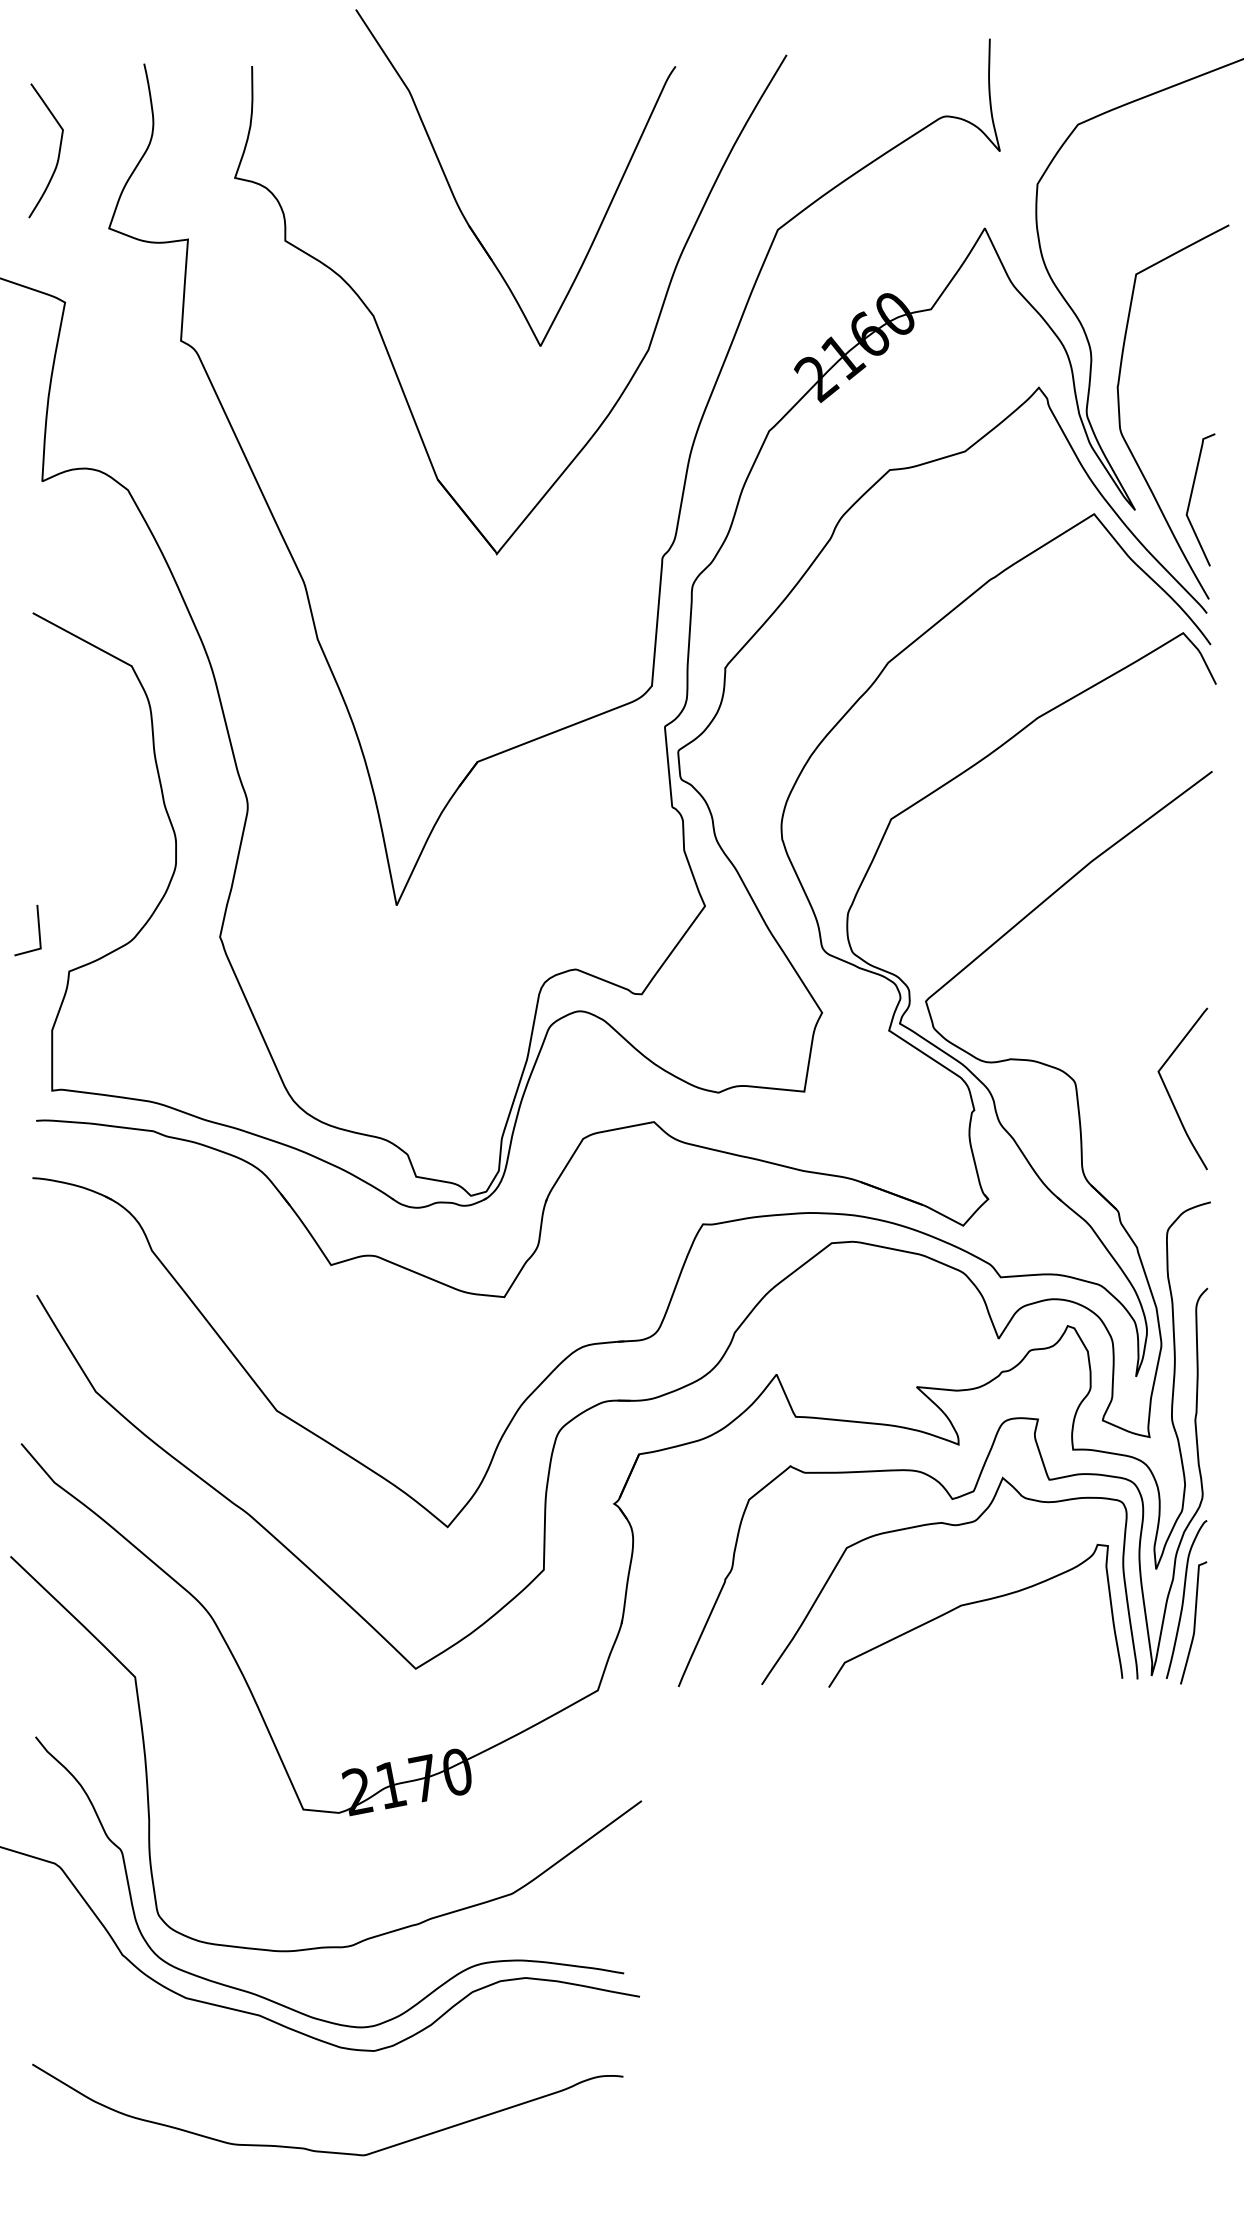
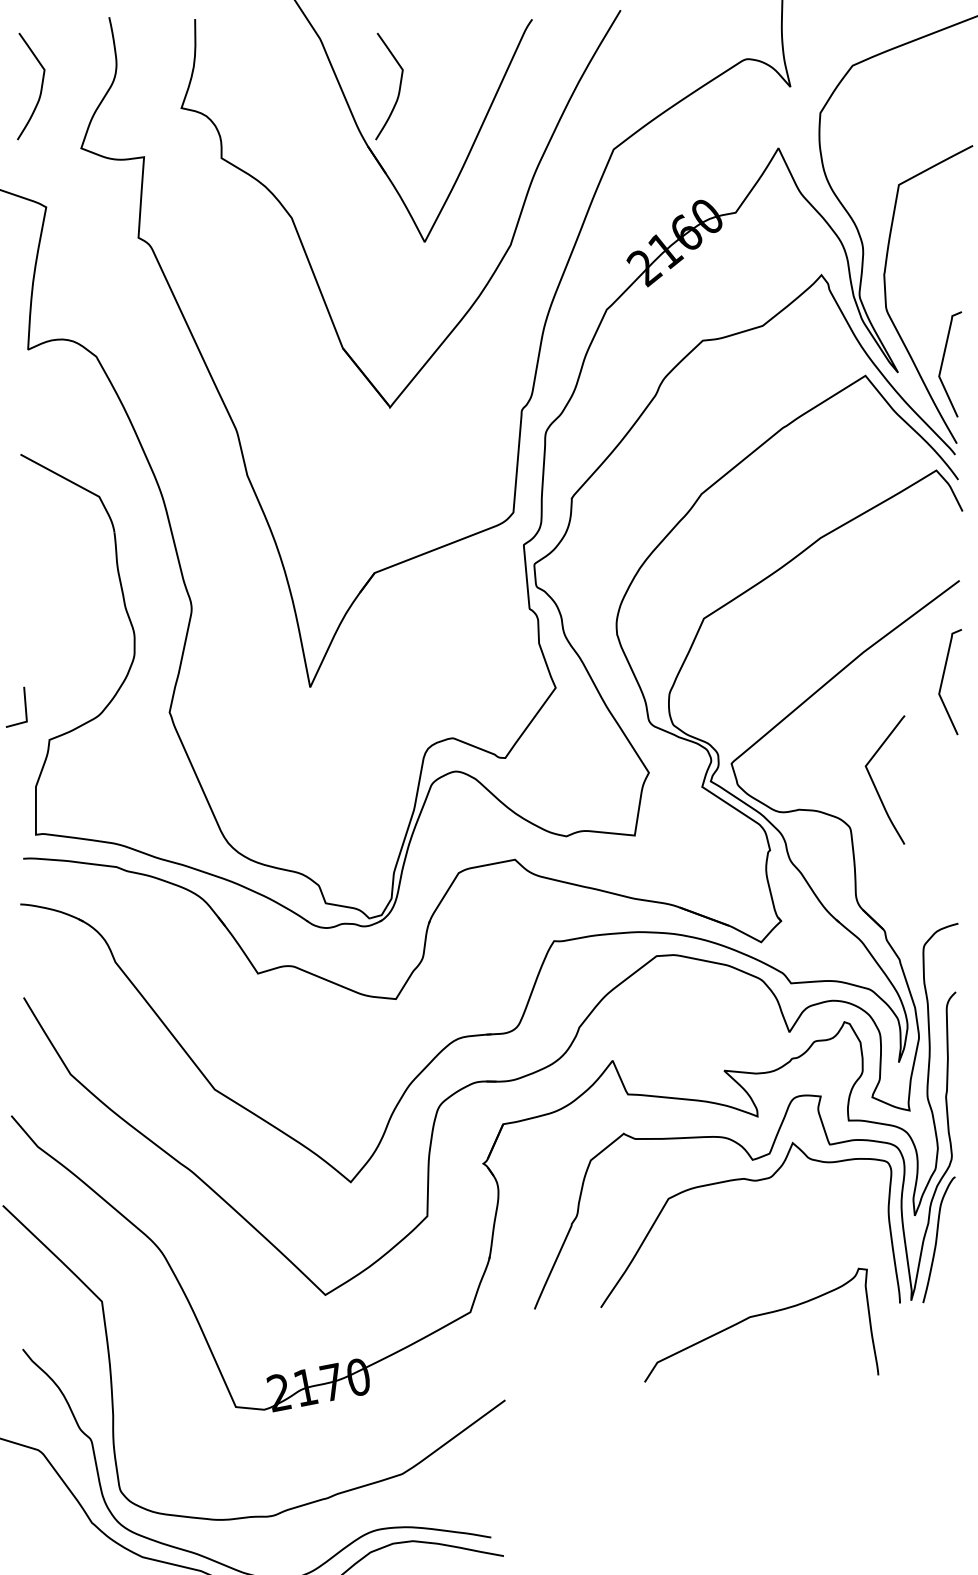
curve: (508, 151) -> (399, 87), added
curve: (1191, 898) -> (942, 681), added
curve: (1170, 1095) -> (875, 785), moved
curve: (971, 1604) -> (758, 1316), moved
curve: (1194, 1622) -> (945, 1258), removed

